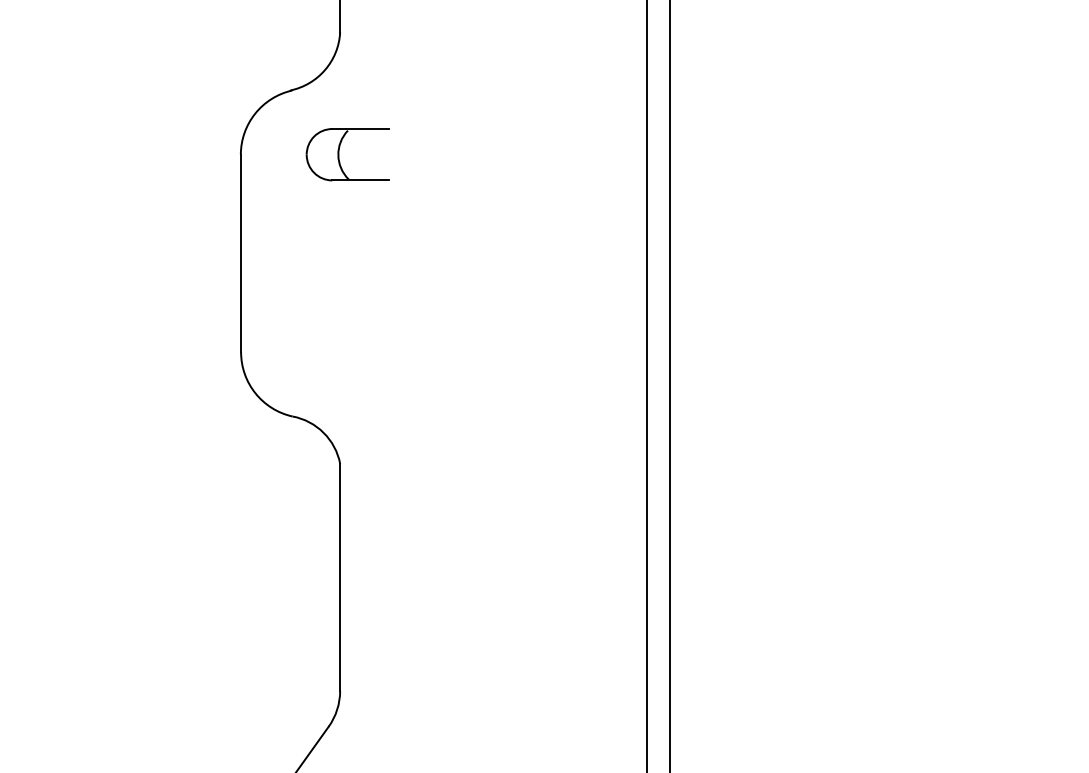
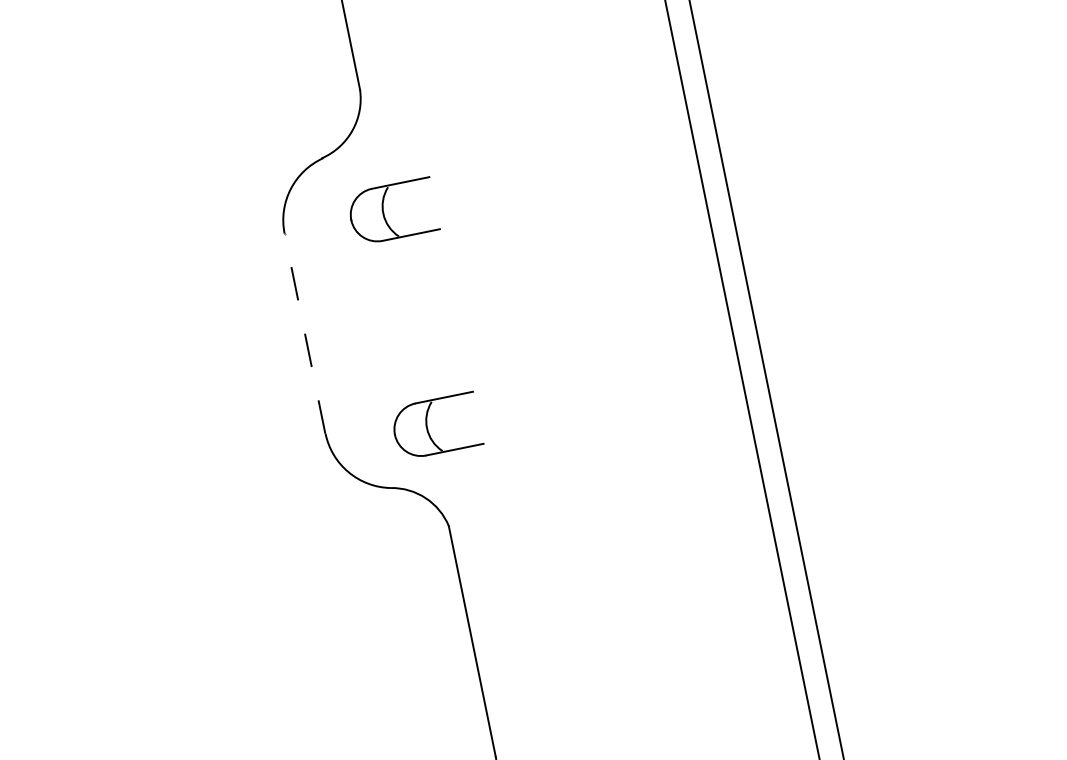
line: (240, 253) -> (304, 333), solid -> dashed
part: (339, 366) -> (428, 427), added

